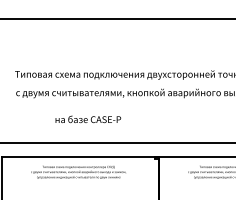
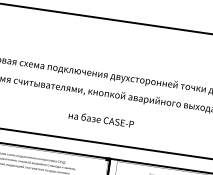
text: (88, 119) -> (101, 119), moved

